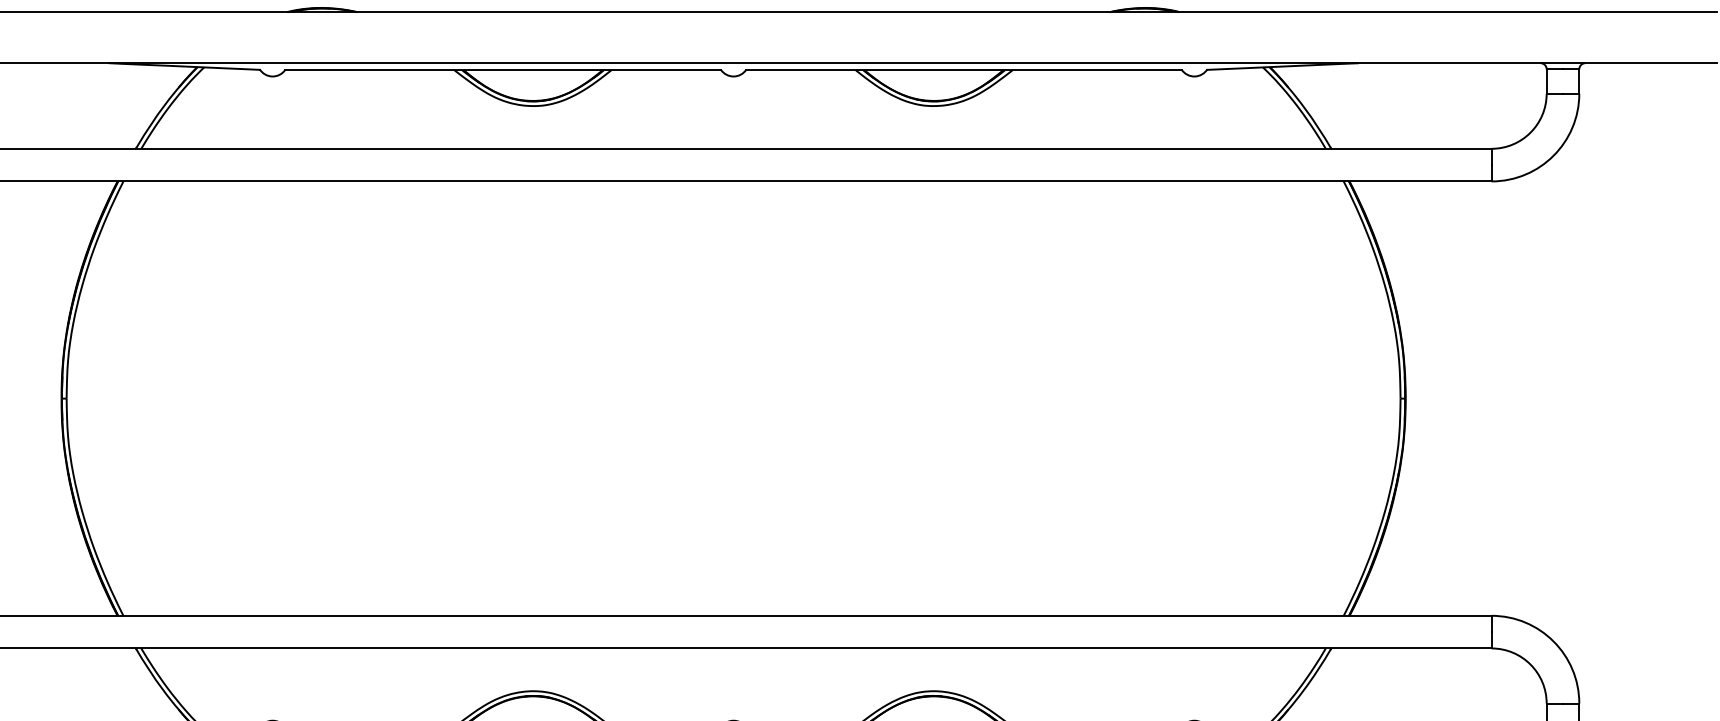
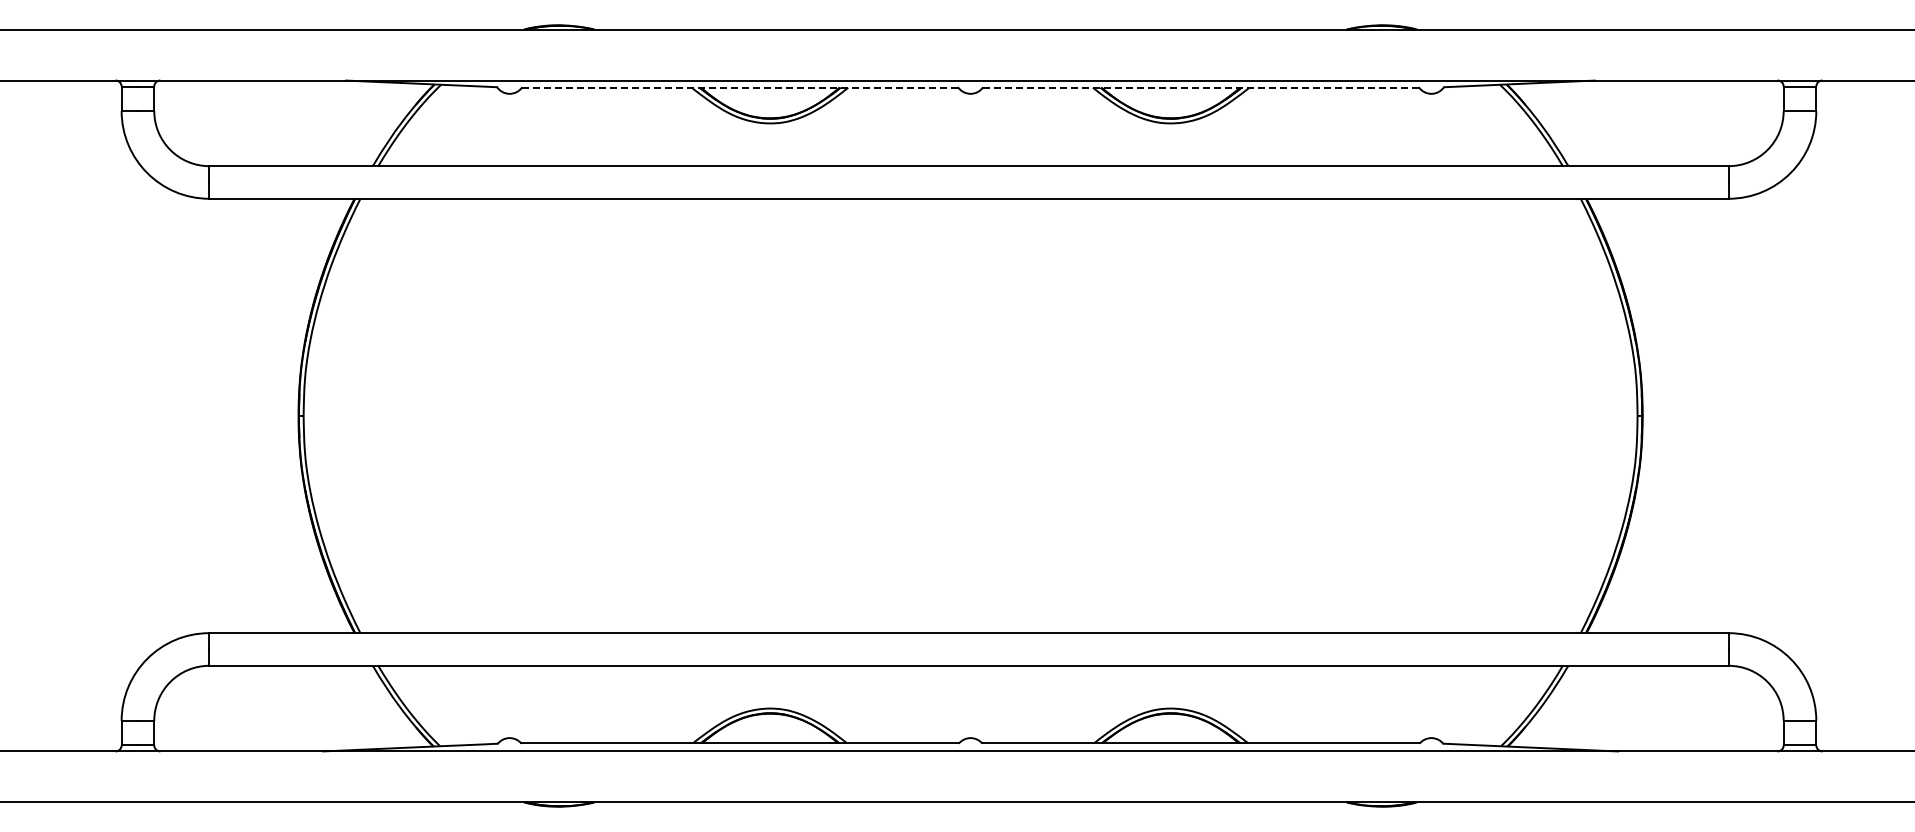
line: (502, 70) -> (739, 87), solid -> dashed
line: (964, 70) -> (1201, 87), solid -> dashed

